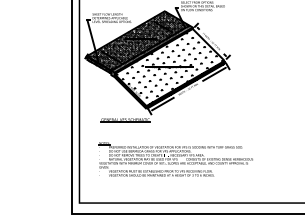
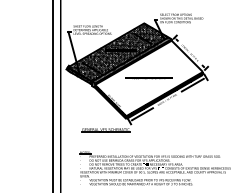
hatch: (169, 67) -> (148, 78), removed

